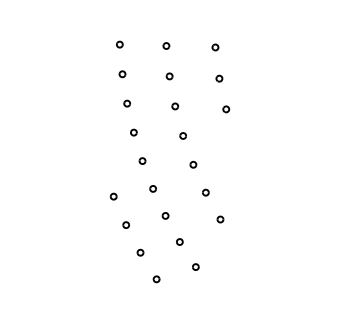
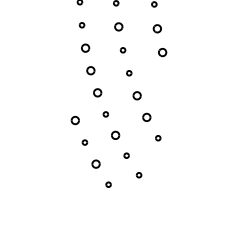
part: (169, 76) -> (118, 27), size x1.6
part: (219, 78) -> (157, 28), size x1.6
part: (127, 103) -> (85, 48), size x1.6
part: (226, 109) -> (162, 52), size x1.6
part: (133, 132) -> (90, 70), size x1.6
part: (142, 160) -> (97, 92), size x1.6
part: (193, 164) -> (137, 95), size x1.6
part: (205, 192) -> (146, 117), size x1.6
part: (113, 196) -> (75, 120), size x1.6
part: (165, 215) -> (115, 135), size x1.6
part: (140, 252) -> (96, 163), size x1.6

